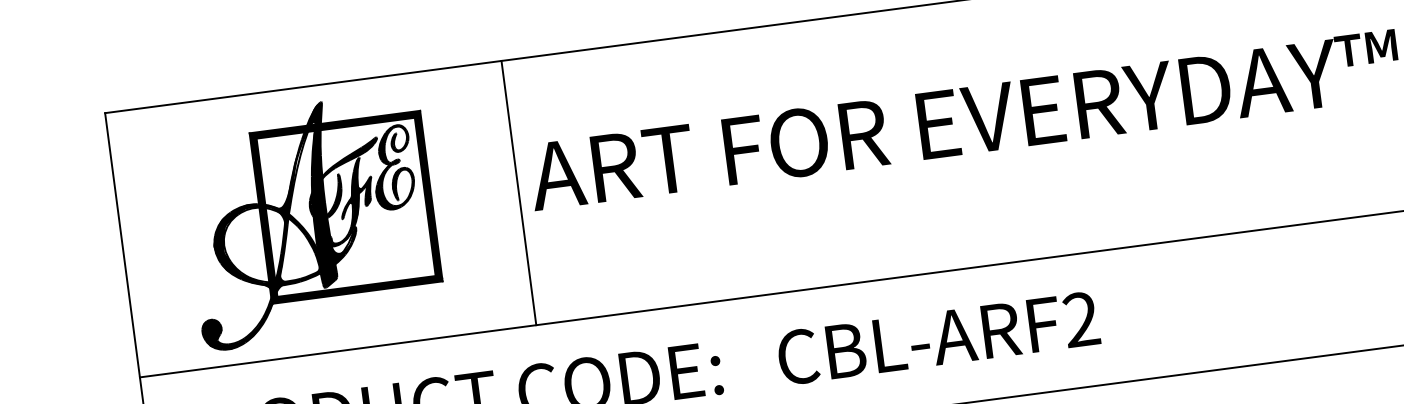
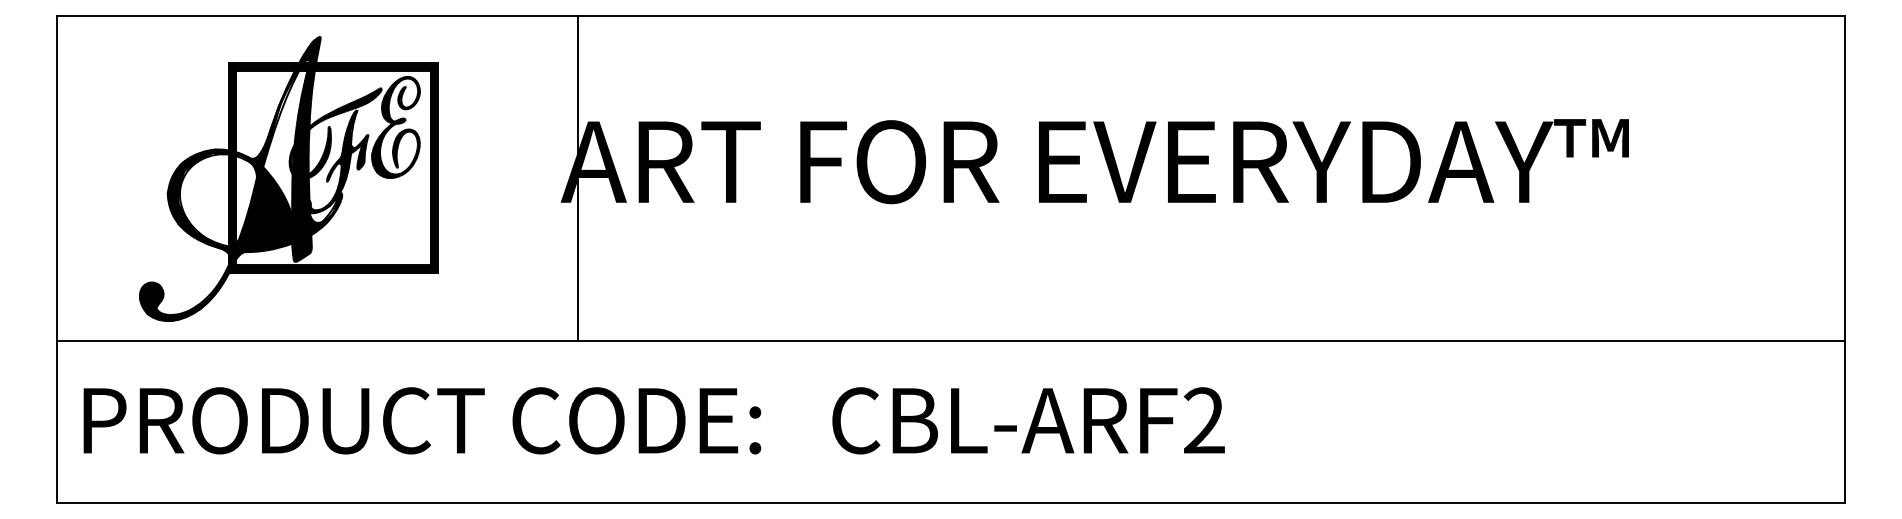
line: (518, 192) -> (578, 177), moved

